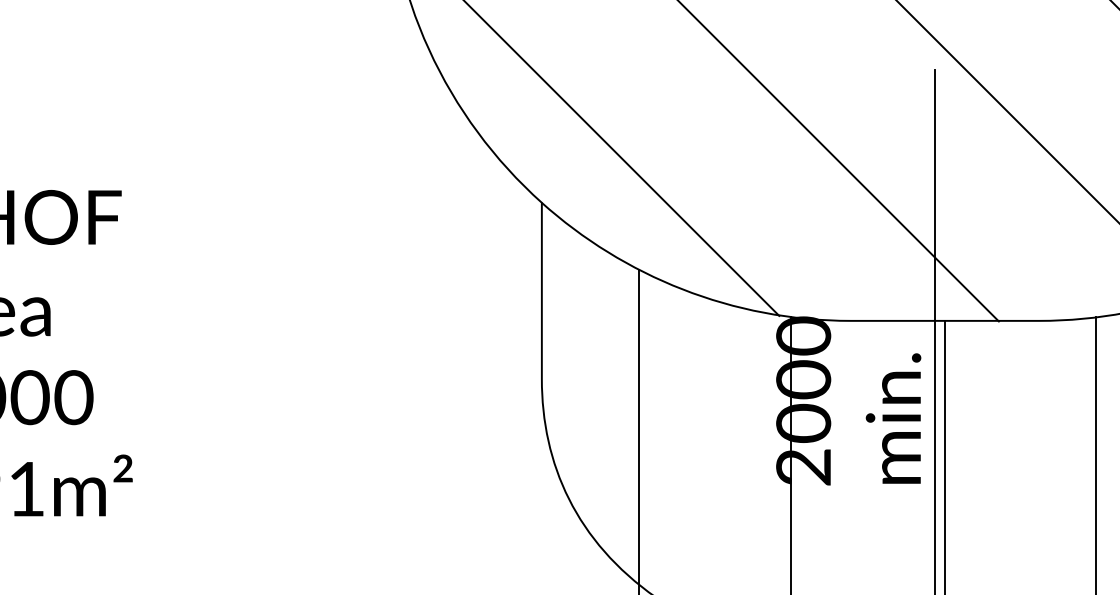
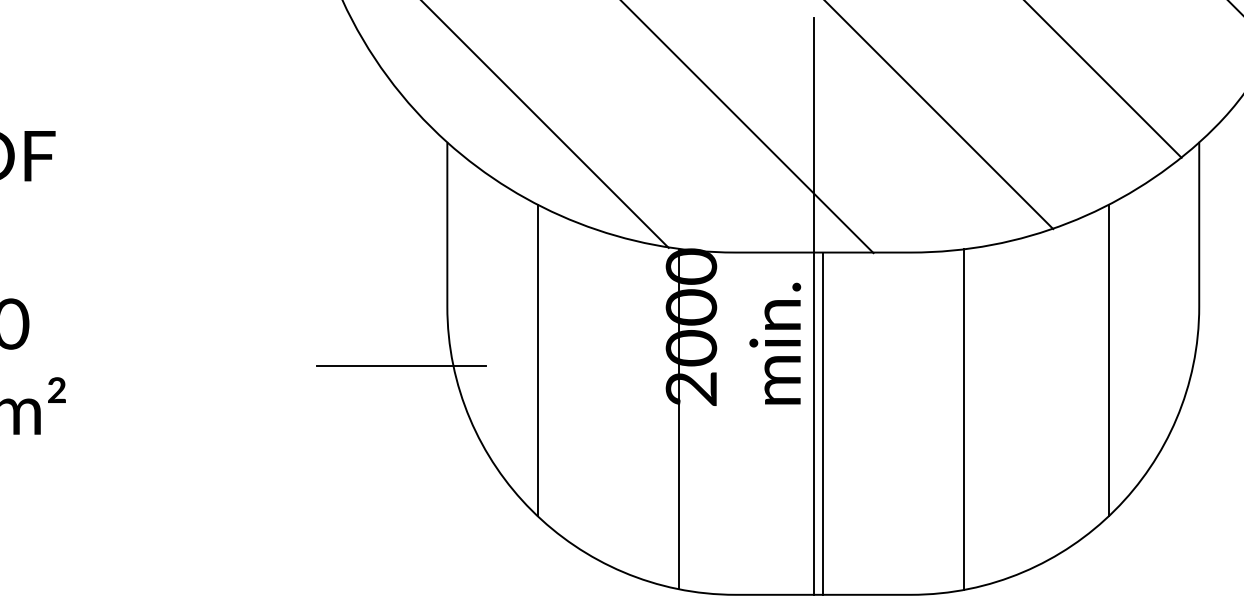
line: (491, 442) -> (400, 365), added

